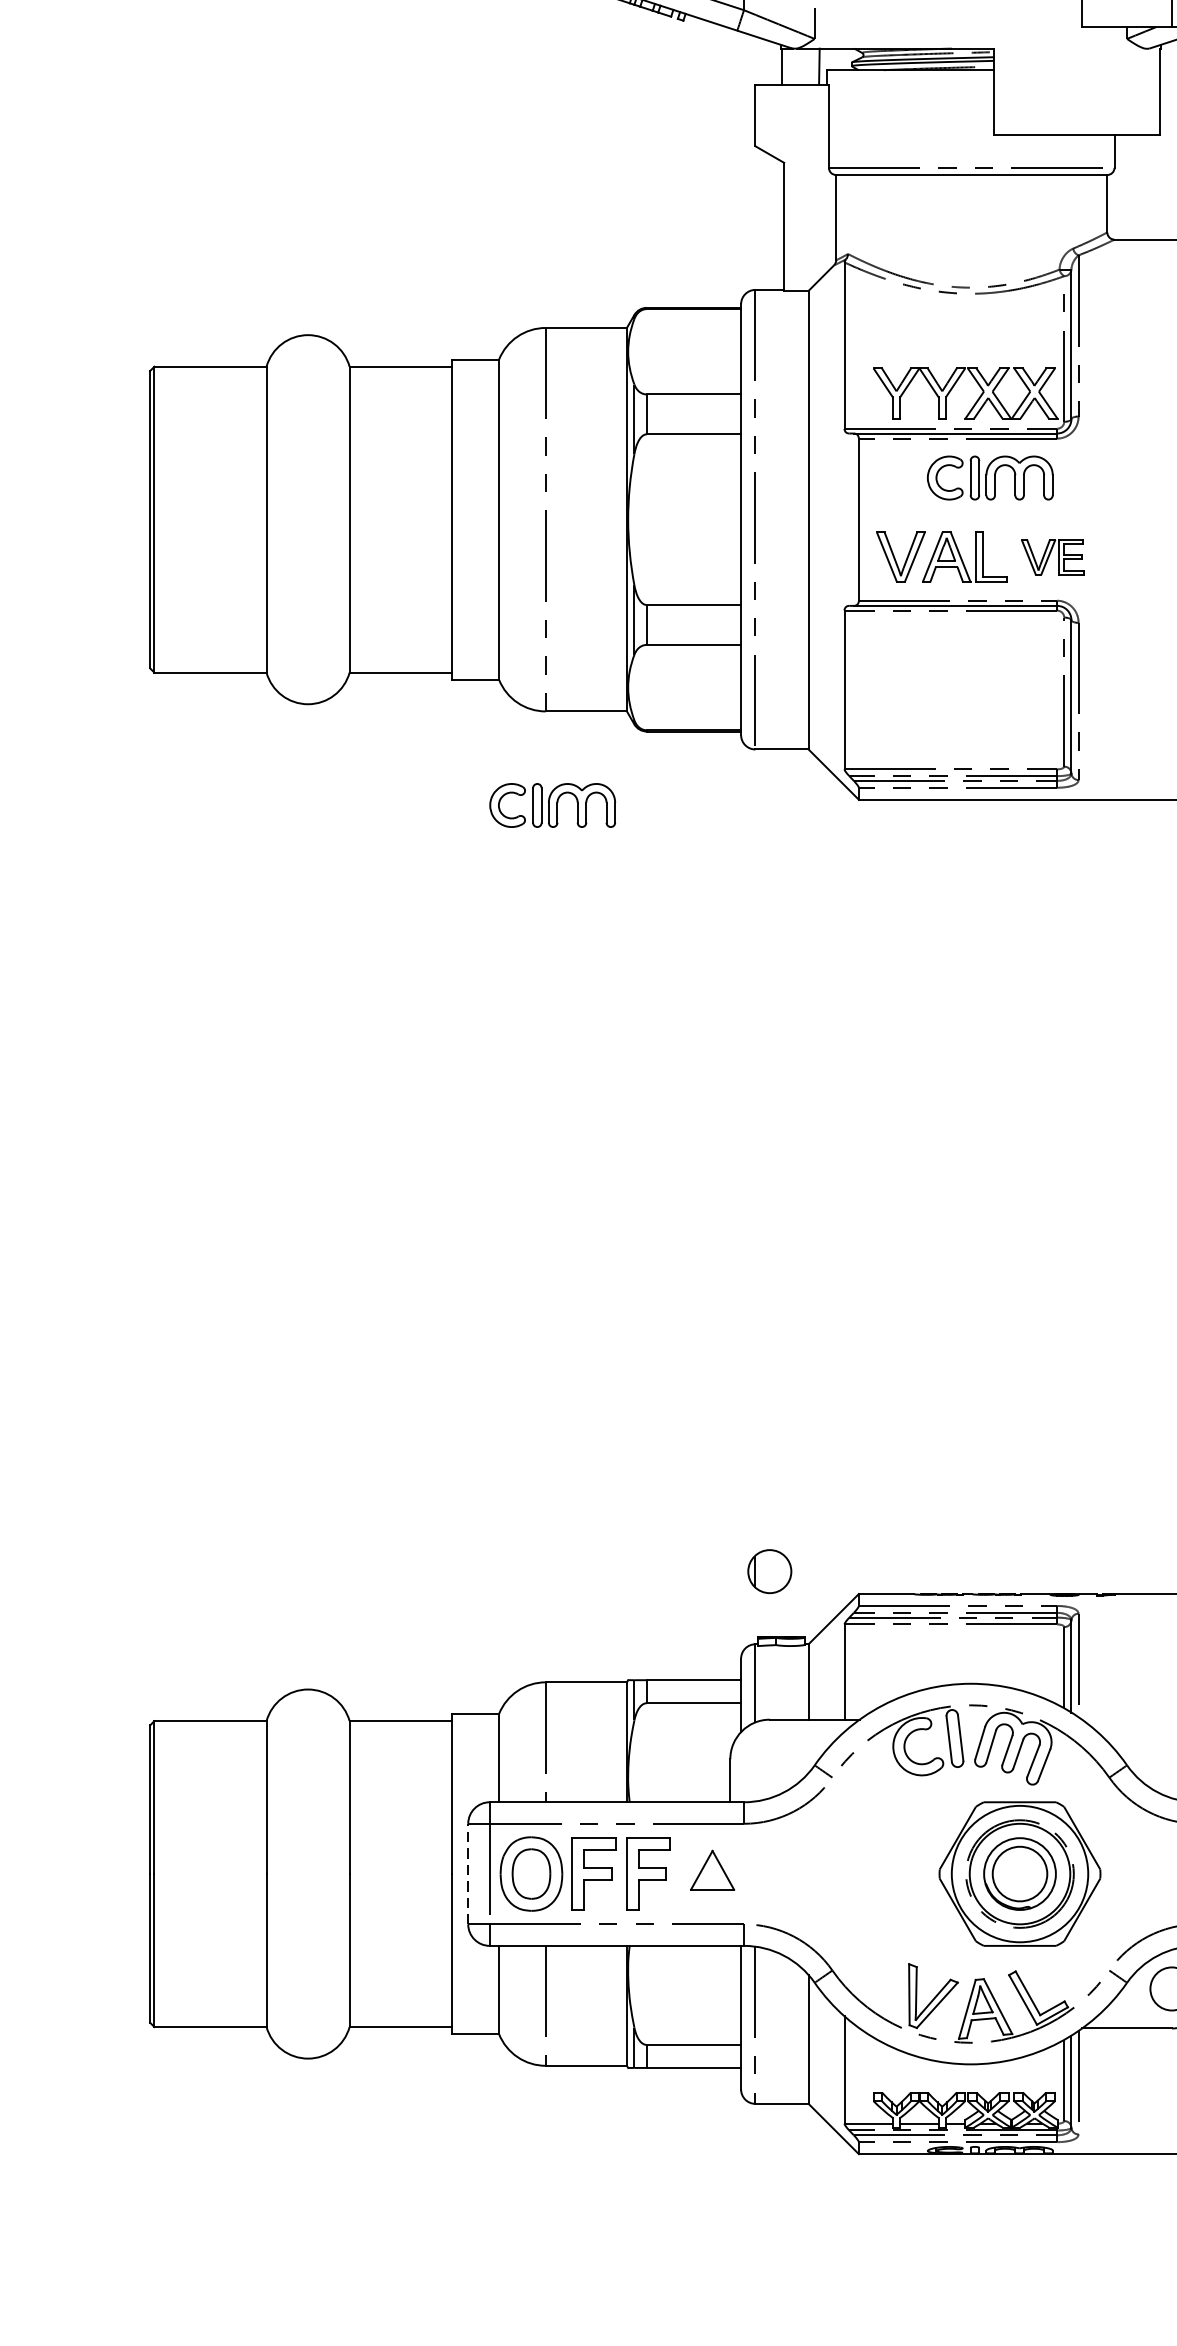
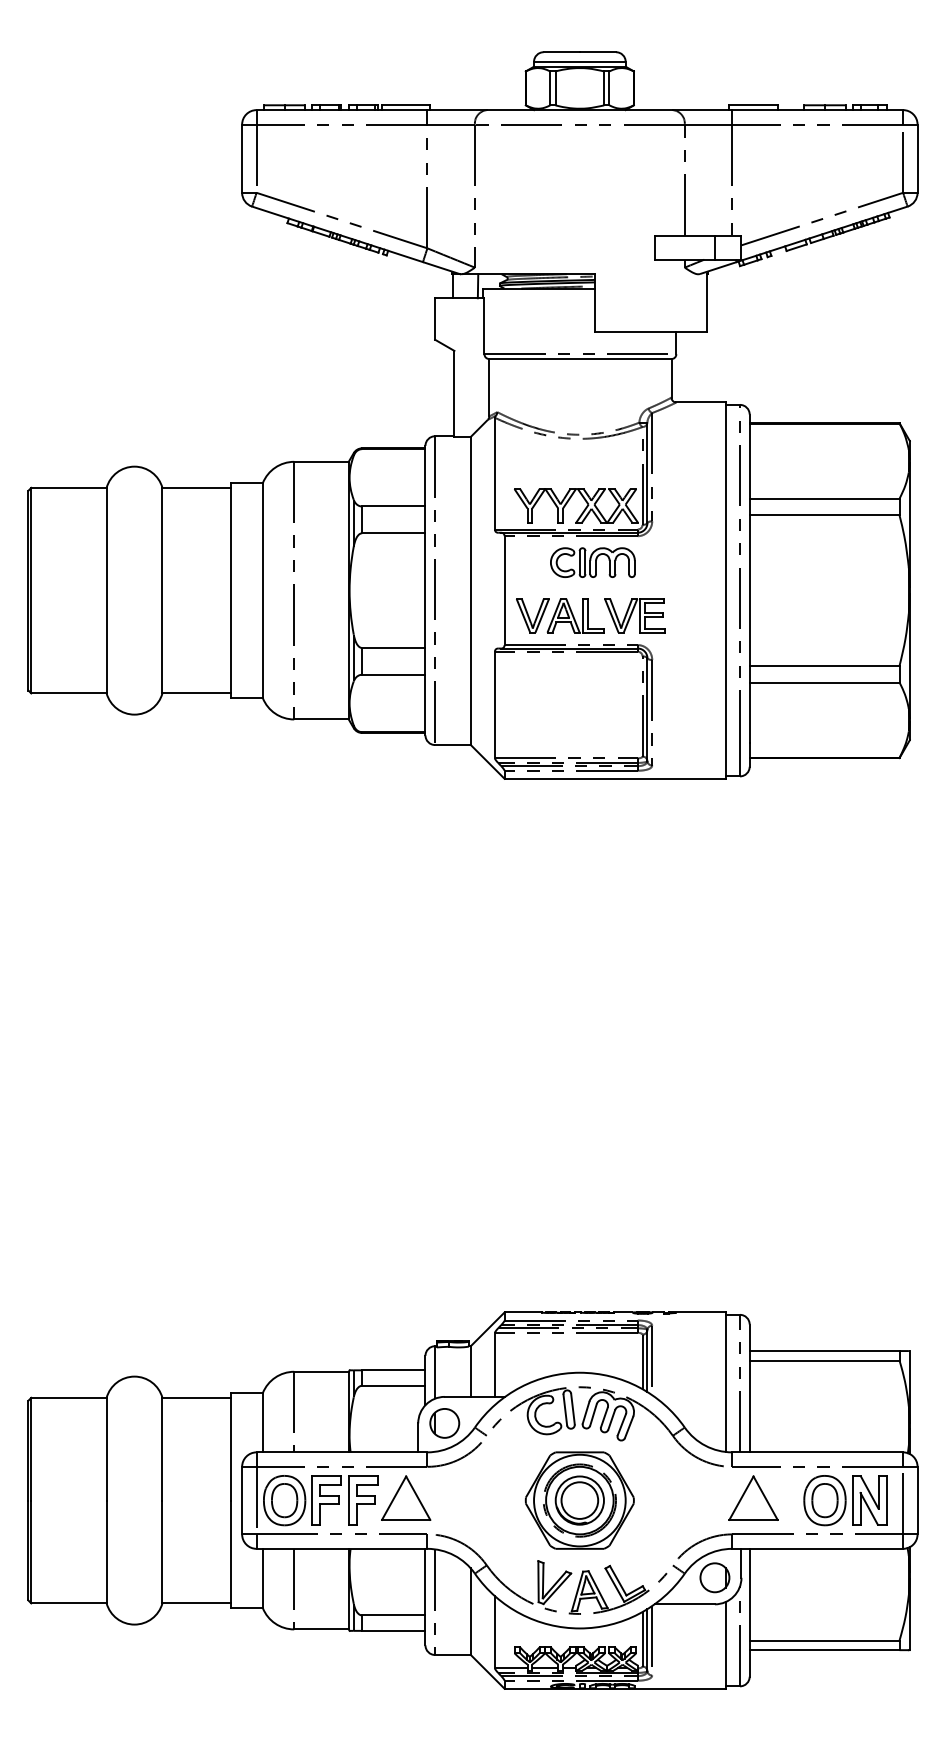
part: (1052, 556) -> (634, 615), size x1.43
part: (552, 805) -> (298, 782), removed
part: (769, 1571) -> (444, 1423), moved
part: (712, 1869) -> (406, 1497), size x1.67
line: (468, 1873) -> (242, 1500), dashed -> solid
part: (1019, 1873) -> (579, 1500), moved

